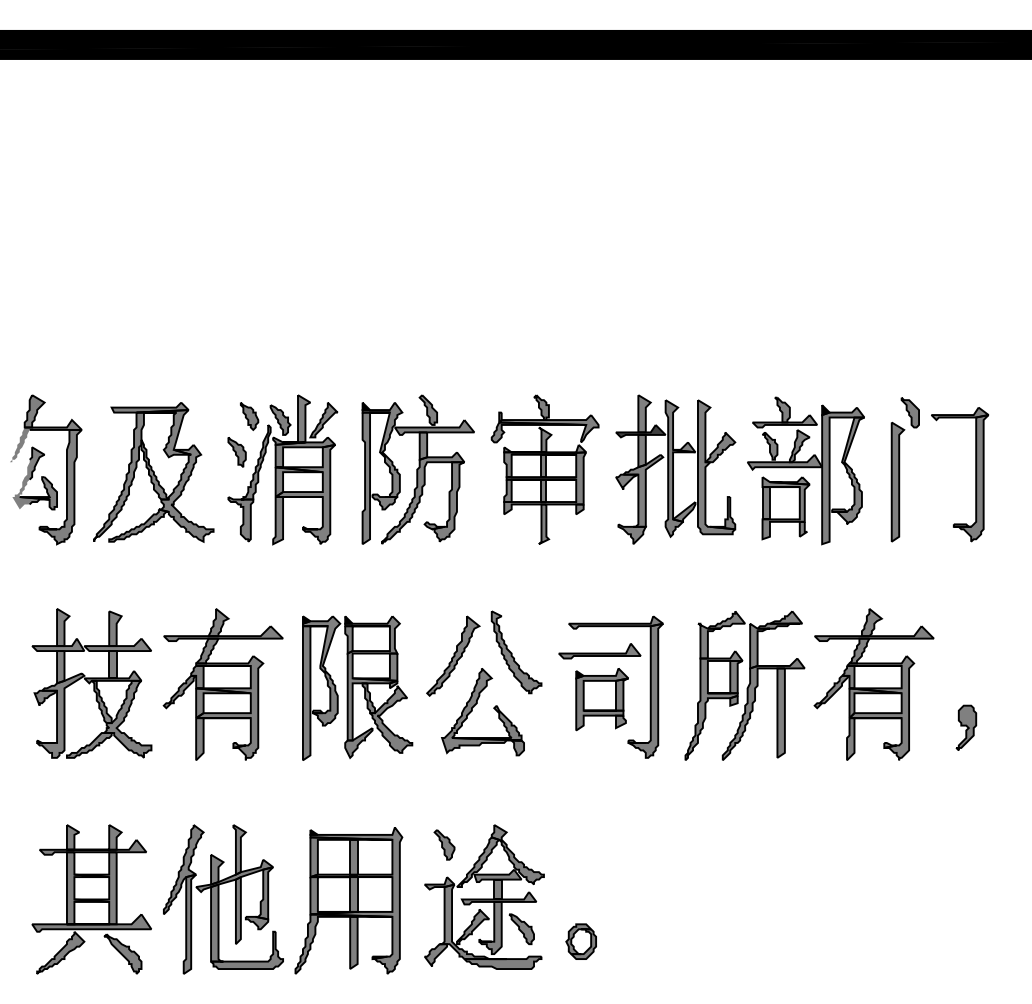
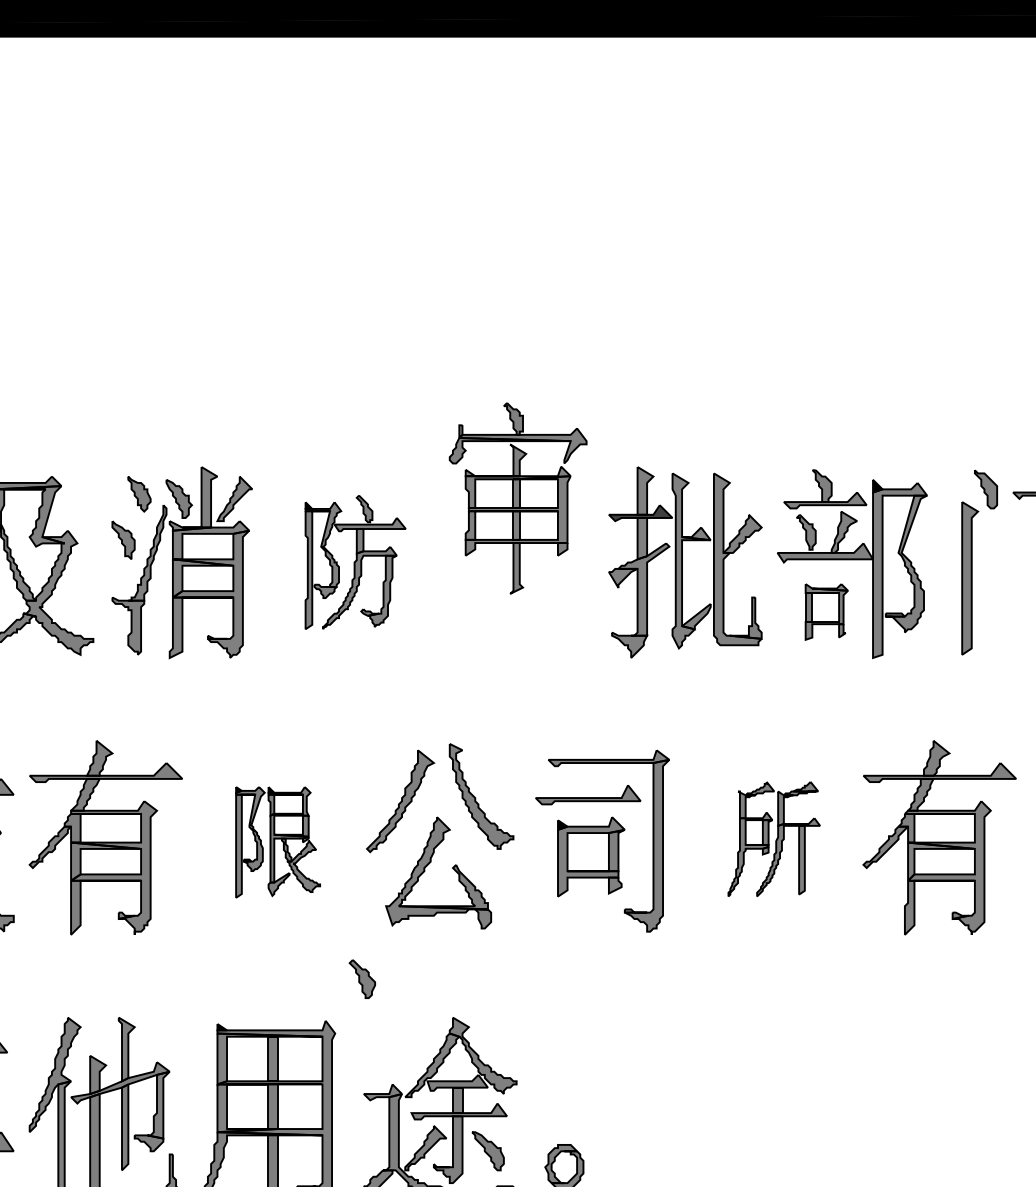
part: (417, 469) -> (354, 562), size x0.7
part: (544, 469) -> (517, 498), moved
part: (785, 508) -> (826, 612), size x0.7
part: (744, 685) -> (773, 838), size x0.6
part: (357, 687) -> (277, 841), size x0.6
part: (444, 844) -> (362, 978), moved

